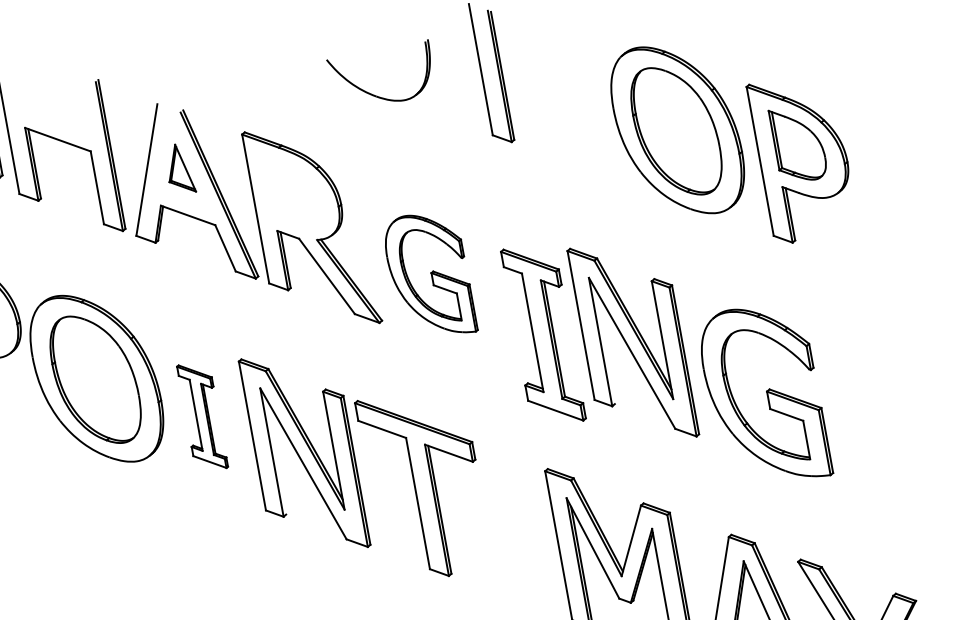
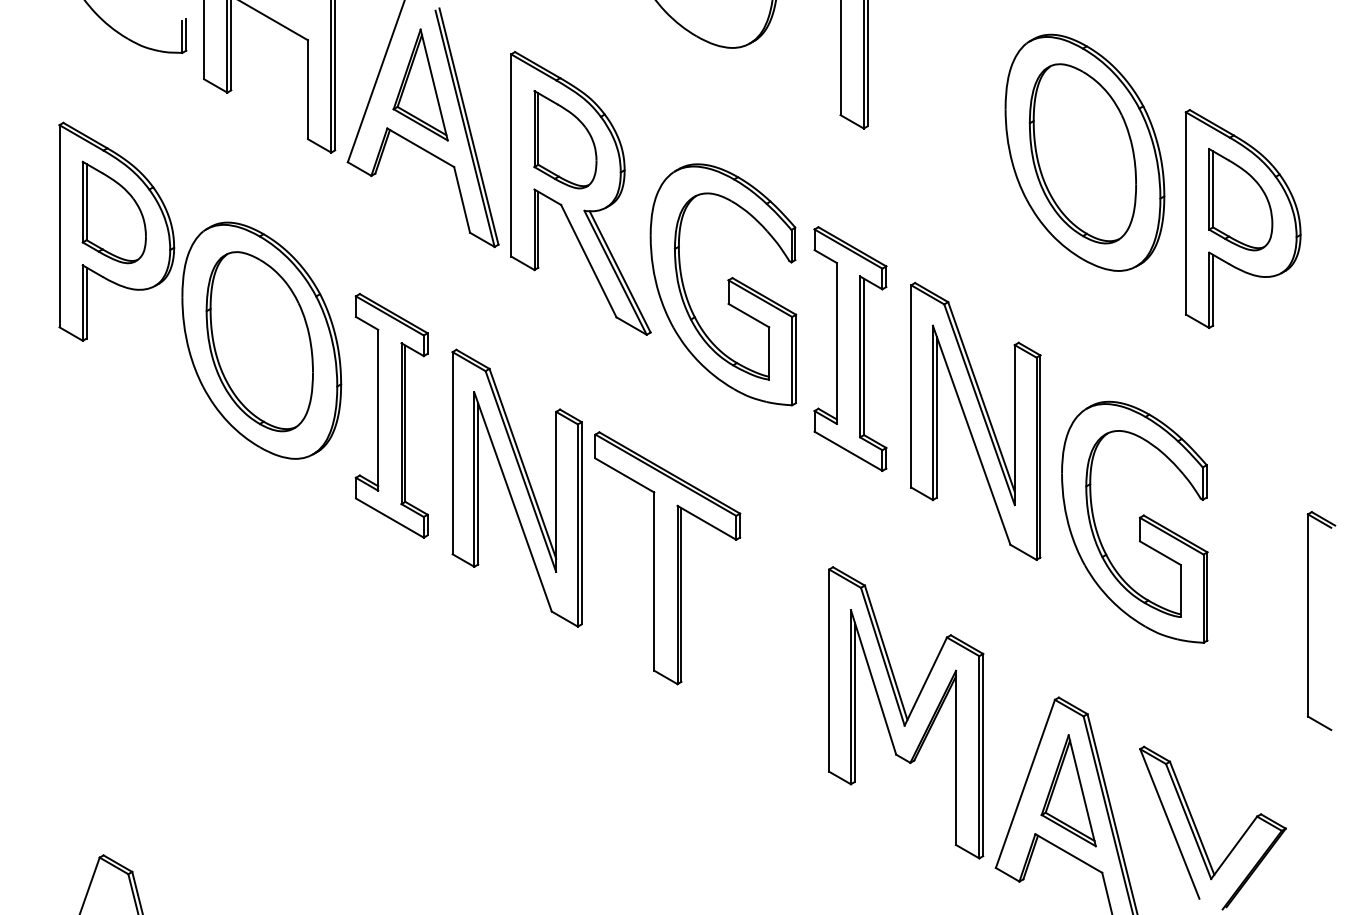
part: (179, 168) -> (420, 84), size x1.67
part: (293, 190) -> (565, 139), added
part: (429, 275) -> (723, 284), size x1.43
part: (543, 334) -> (850, 348), moved
line: (603, 344) -> (936, 416), added
part: (202, 416) -> (391, 415), size x1.67
part: (904, 444) -> (1308, 620), added
line: (275, 454) -> (478, 483), added

